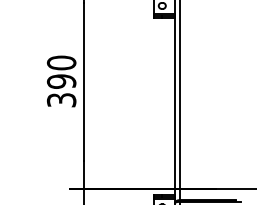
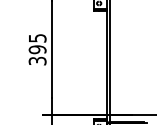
text: (61, 61) -> (37, 37), 390 -> 395

